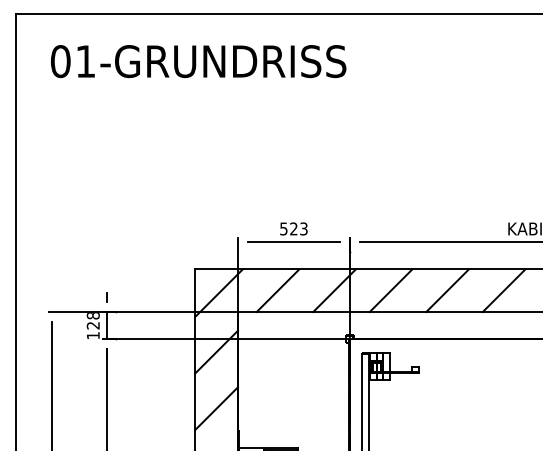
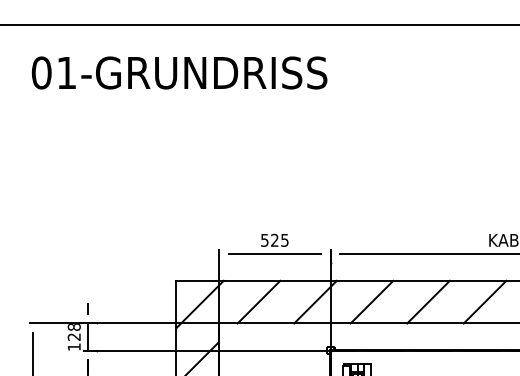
text: (303, 228) -> (284, 239), 523 -> 525

